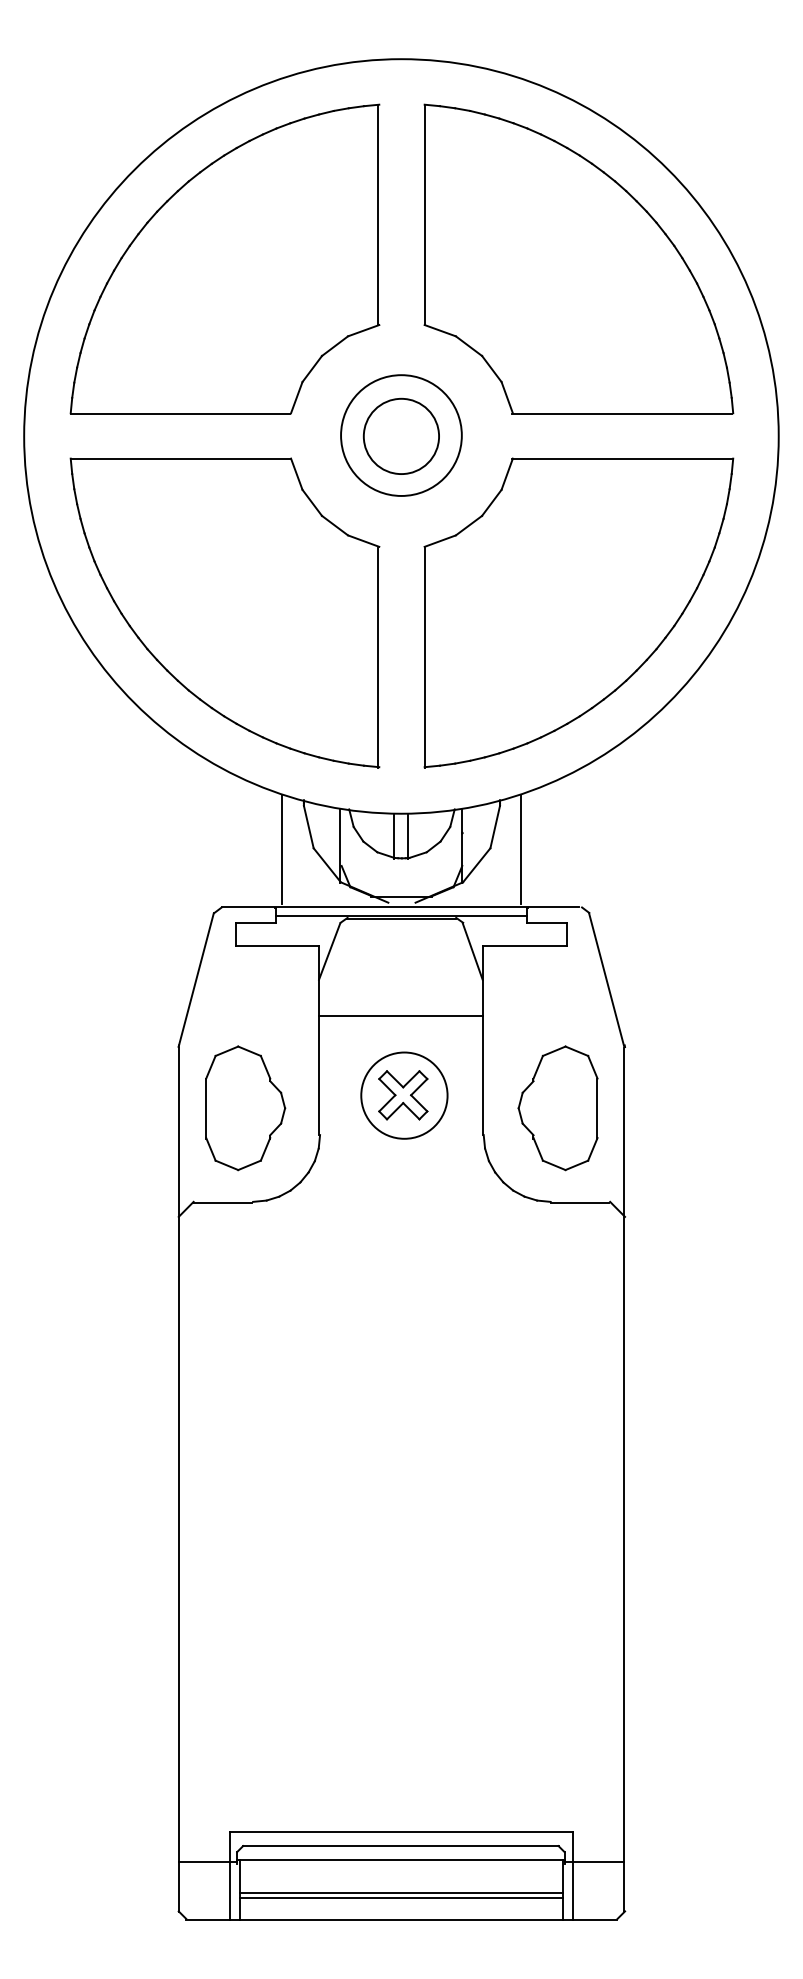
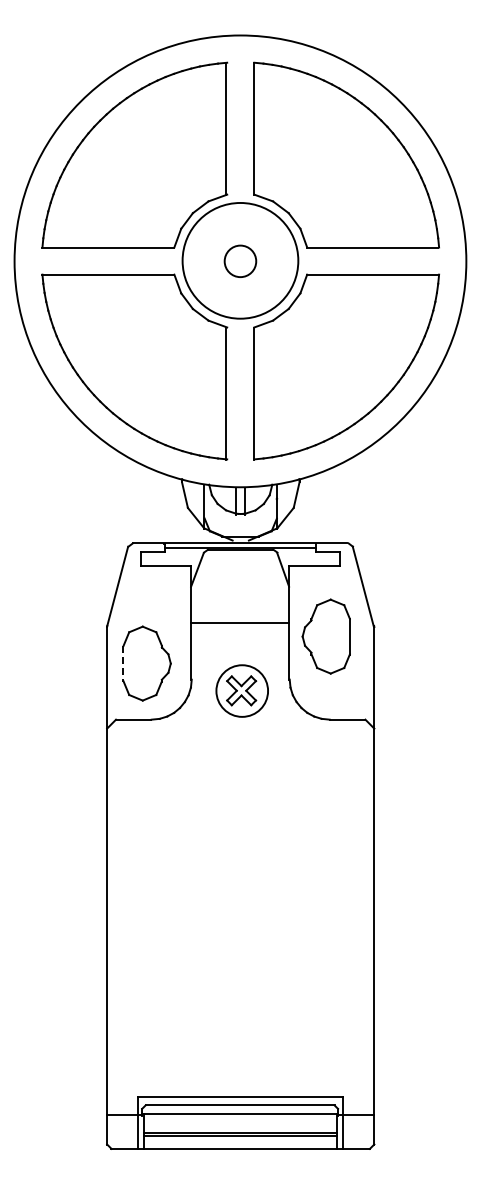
circle: (401, 434) -> (240, 260), size x0.7
circle: (401, 434) -> (240, 260), size x1.6
line: (281, 849) -> (168, 508), removed
line: (521, 849) -> (312, 508), removed
line: (401, 1016) -> (240, 623), moved
part: (403, 1094) -> (241, 690), moved
part: (556, 1108) -> (325, 636), moved
line: (206, 1109) -> (123, 664), solid -> dashed

